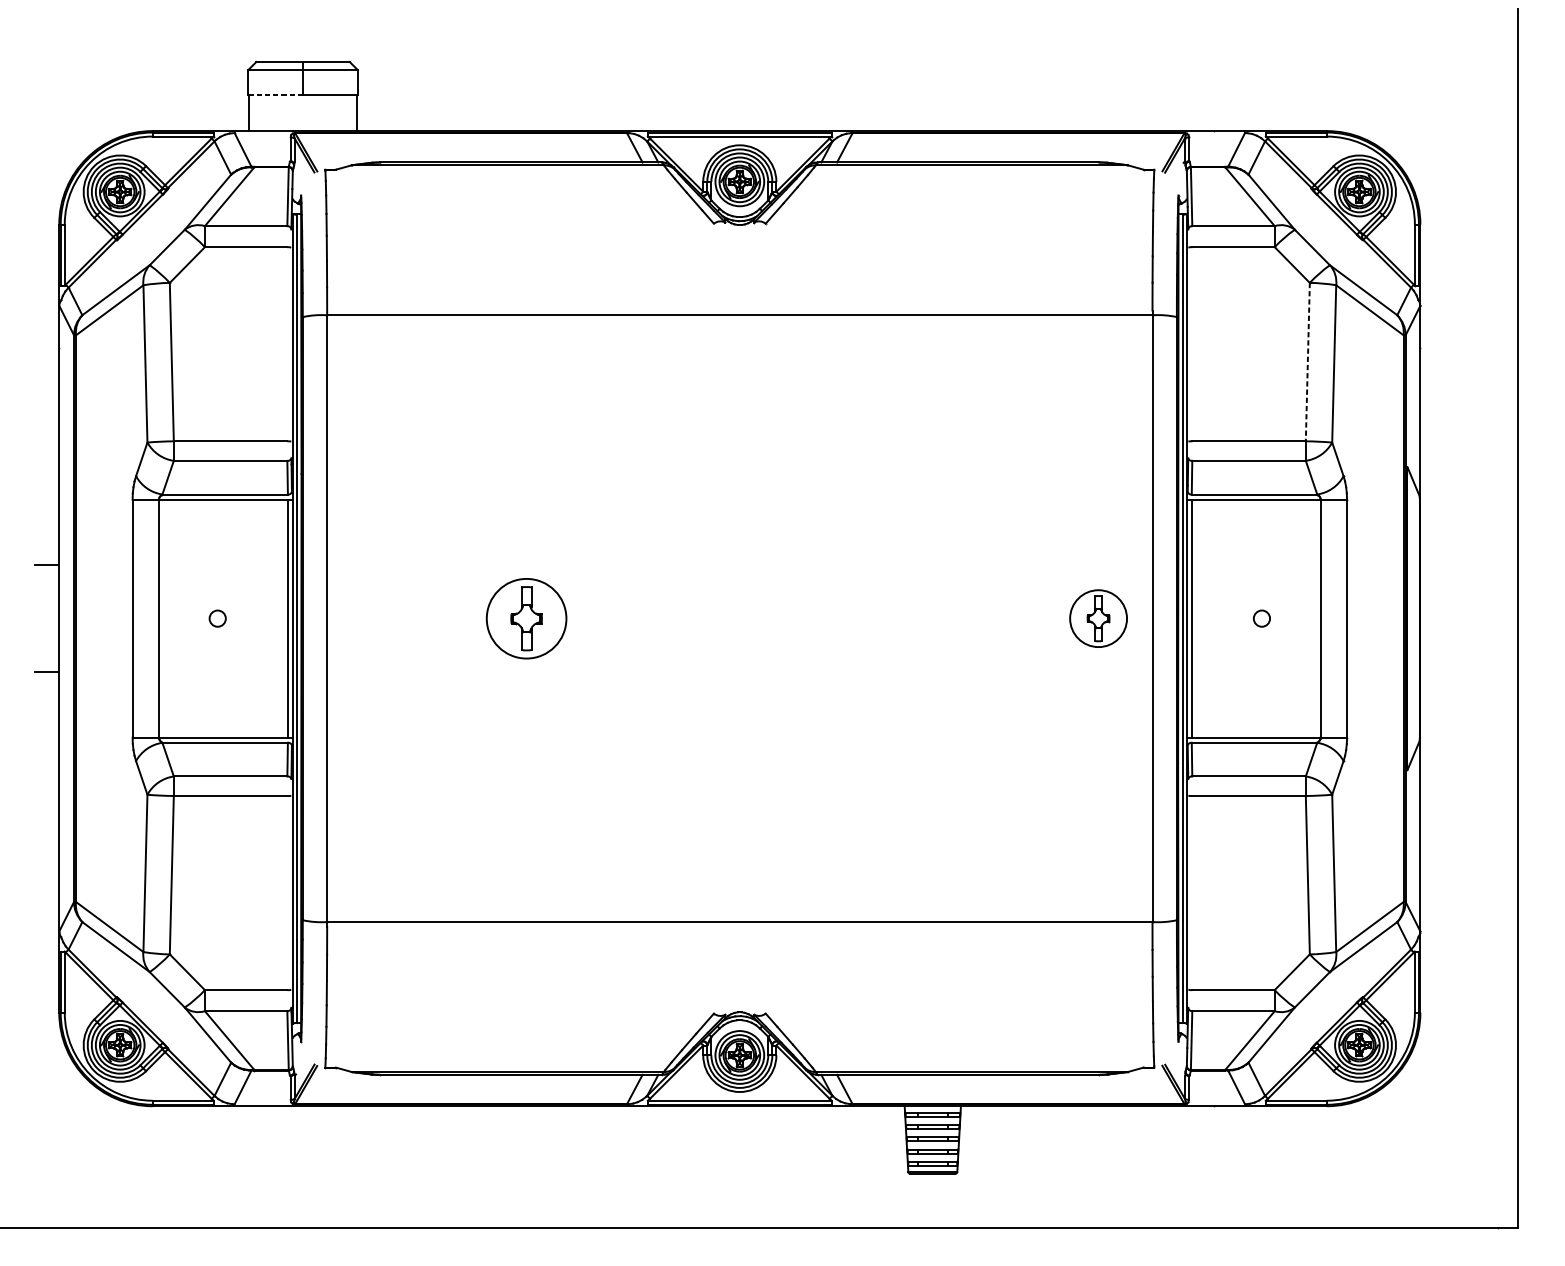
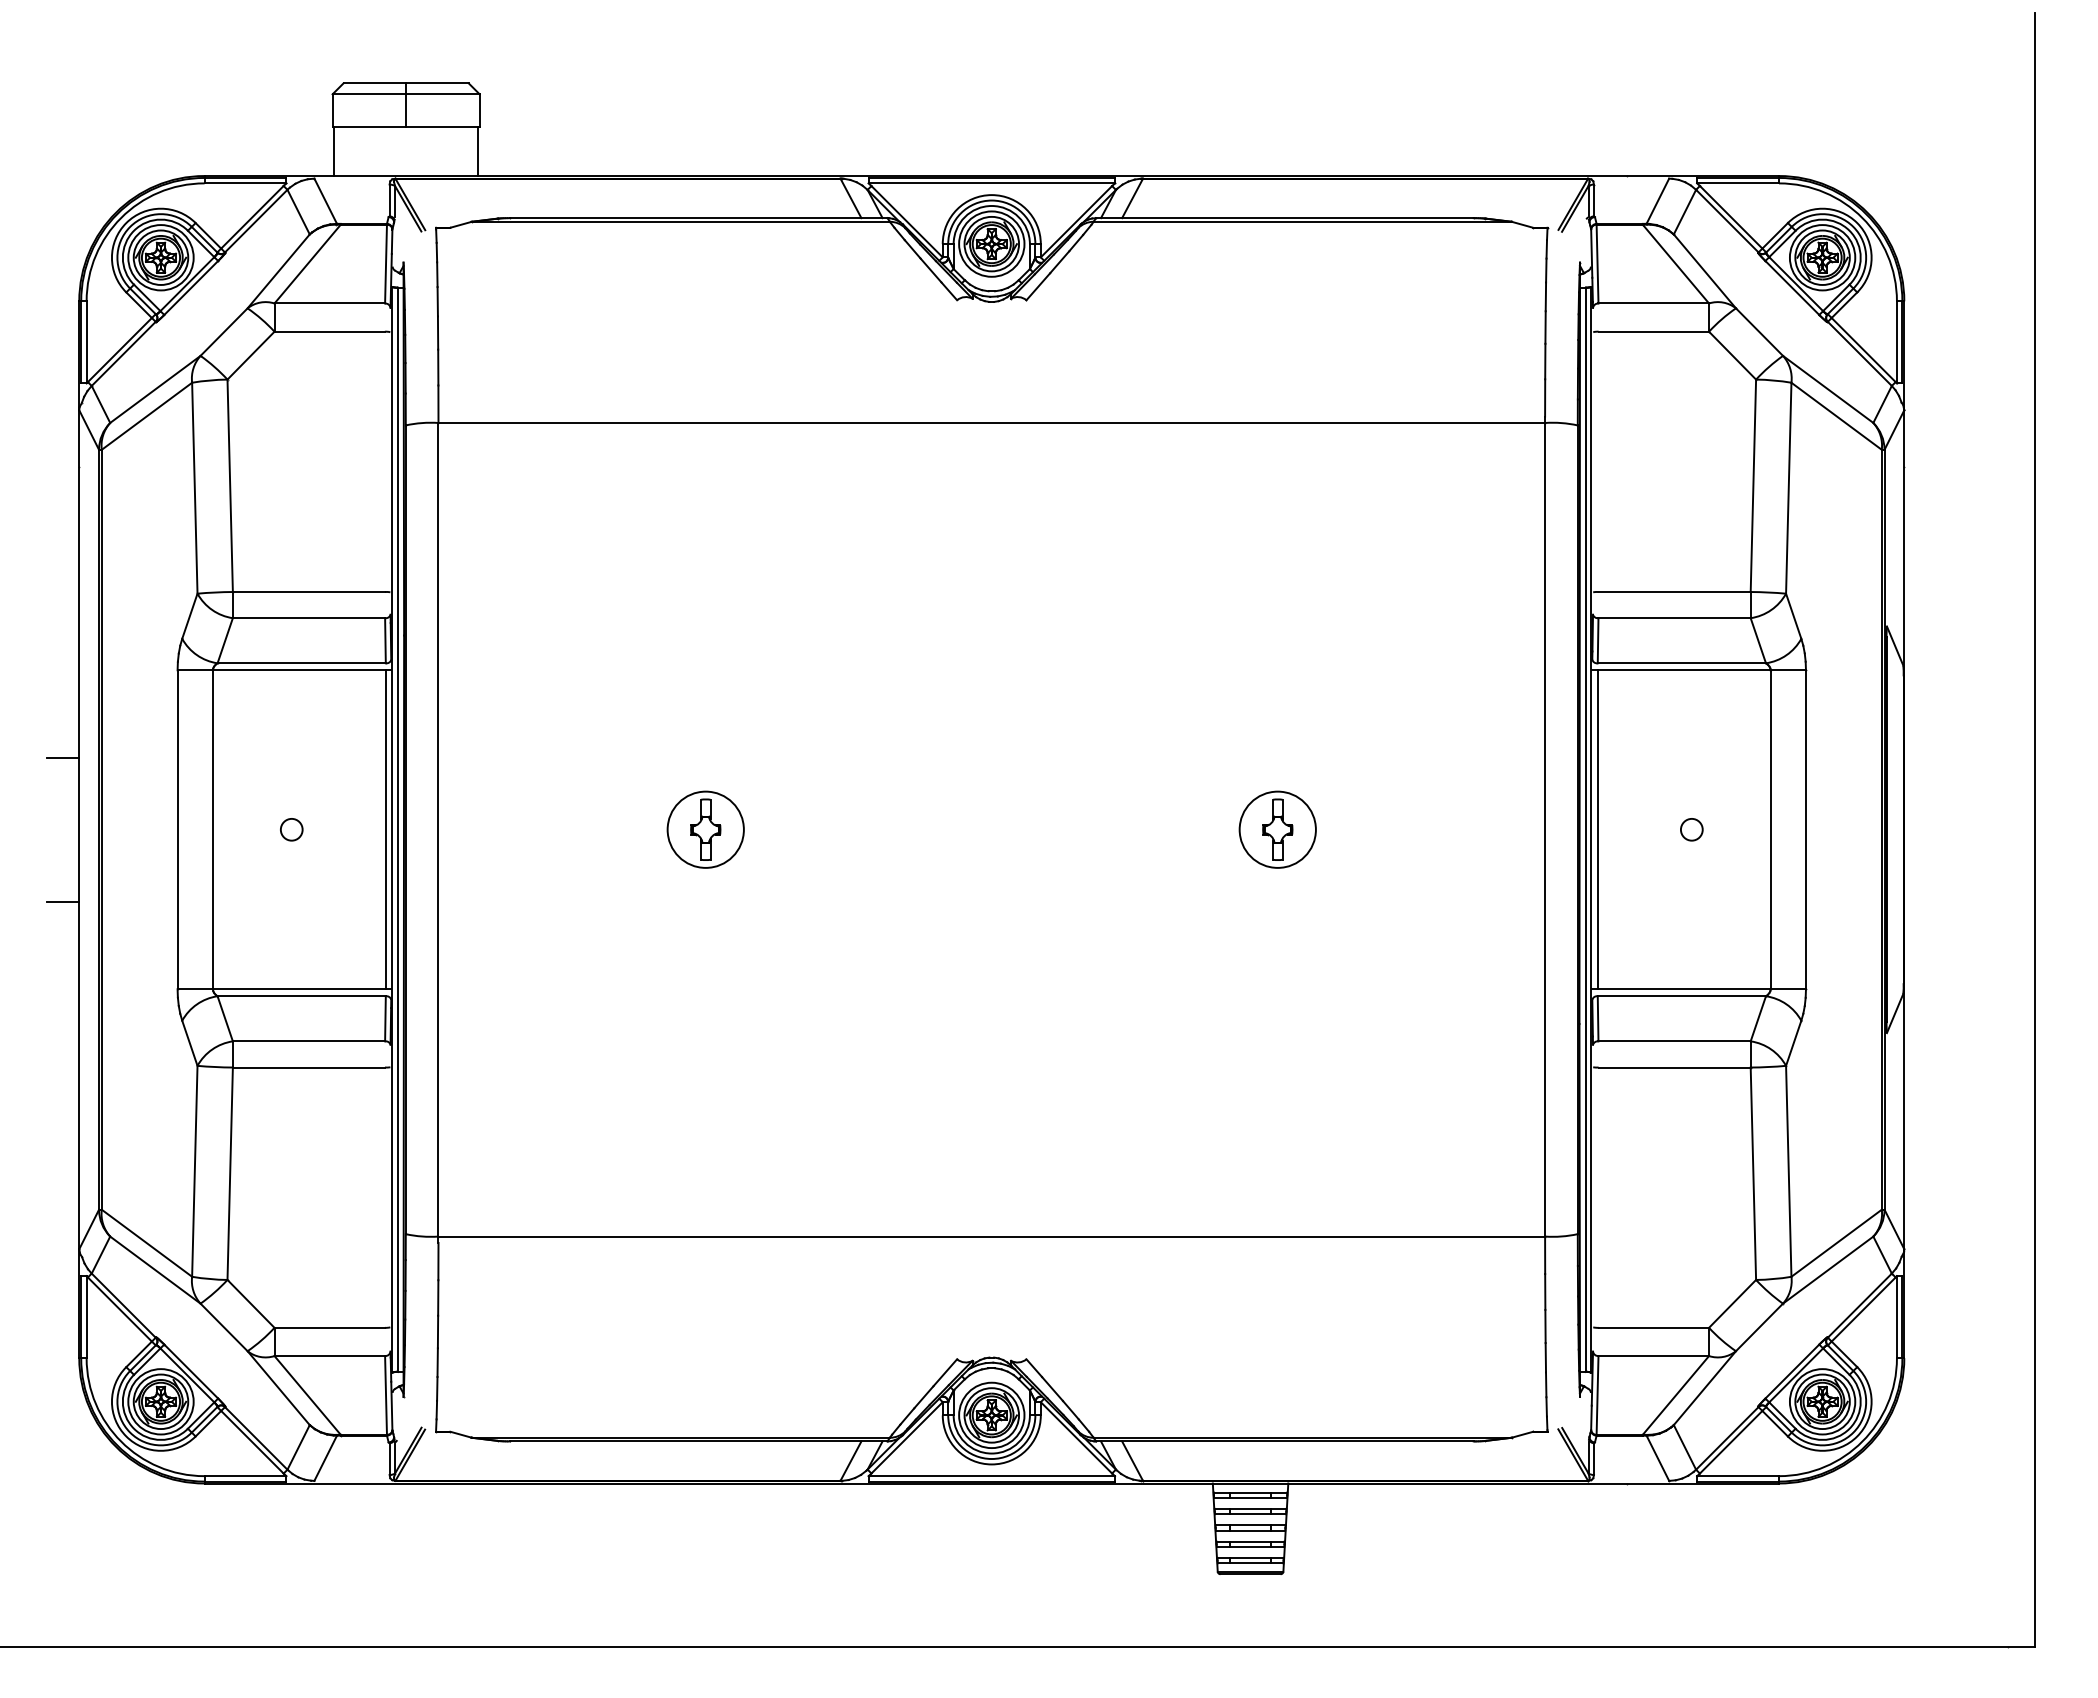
line: (275, 94) -> (369, 127), dashed -> solid
line: (1307, 362) -> (1753, 486), dashed -> solid
part: (526, 618) -> (705, 829), size x0.71
part: (1098, 618) -> (1277, 829), moved

